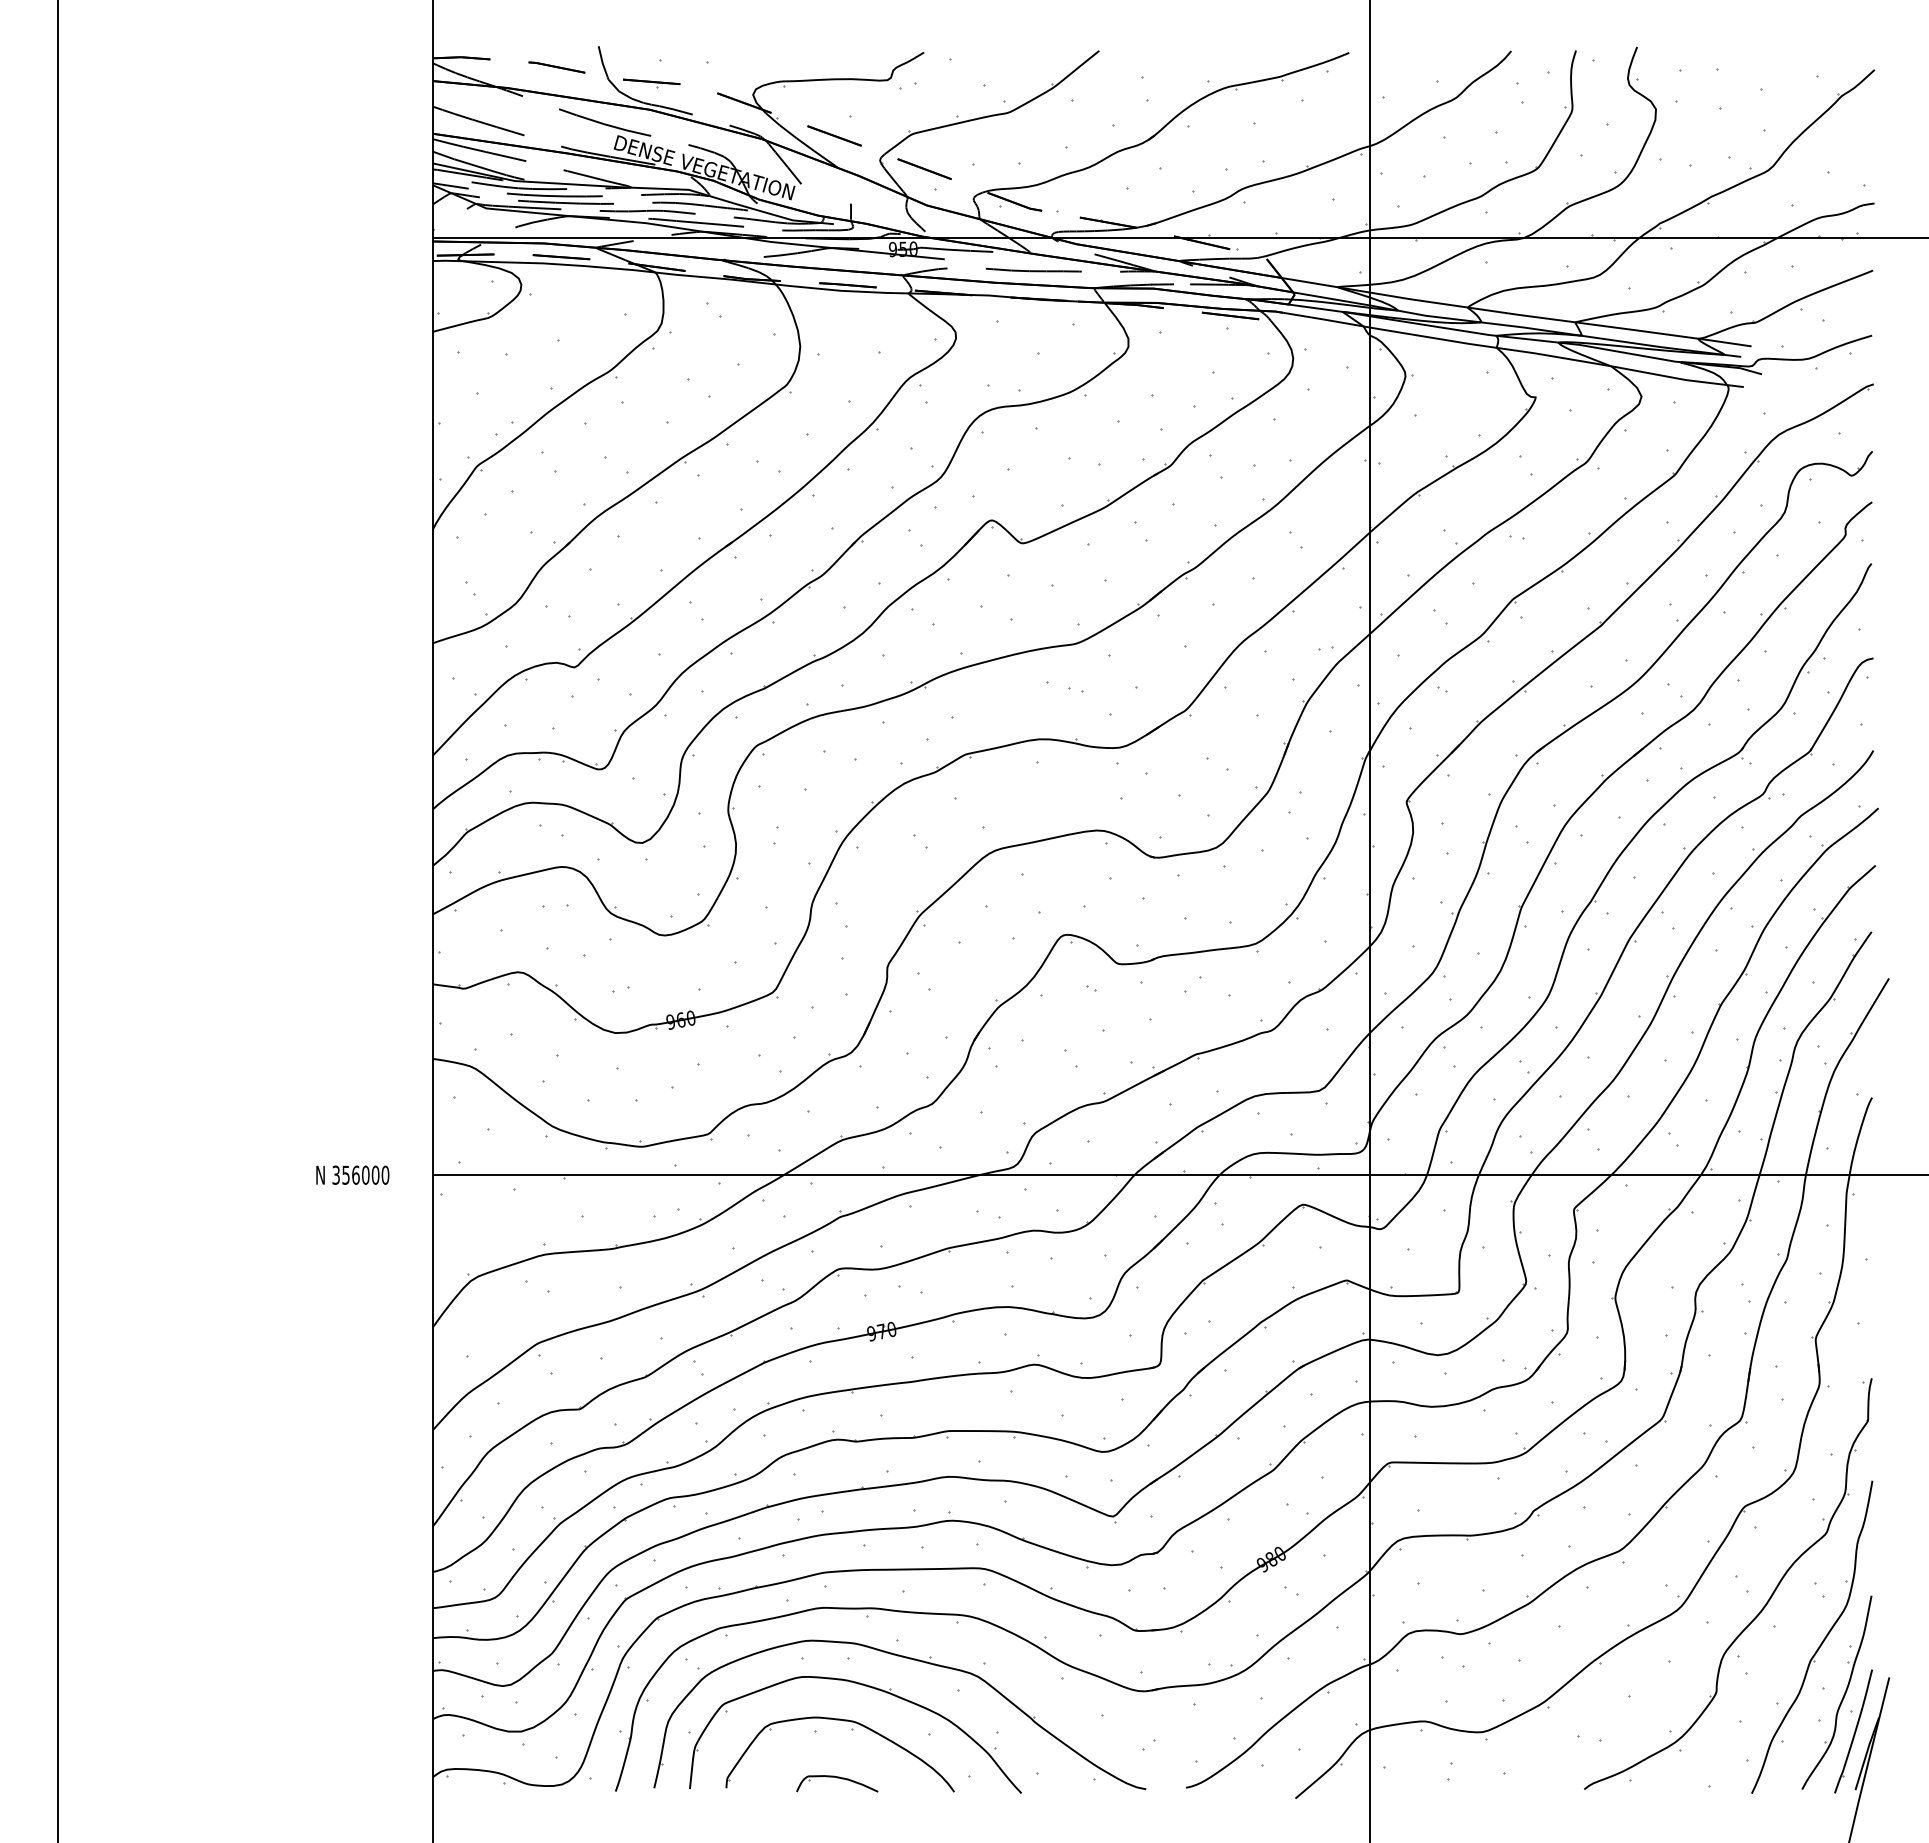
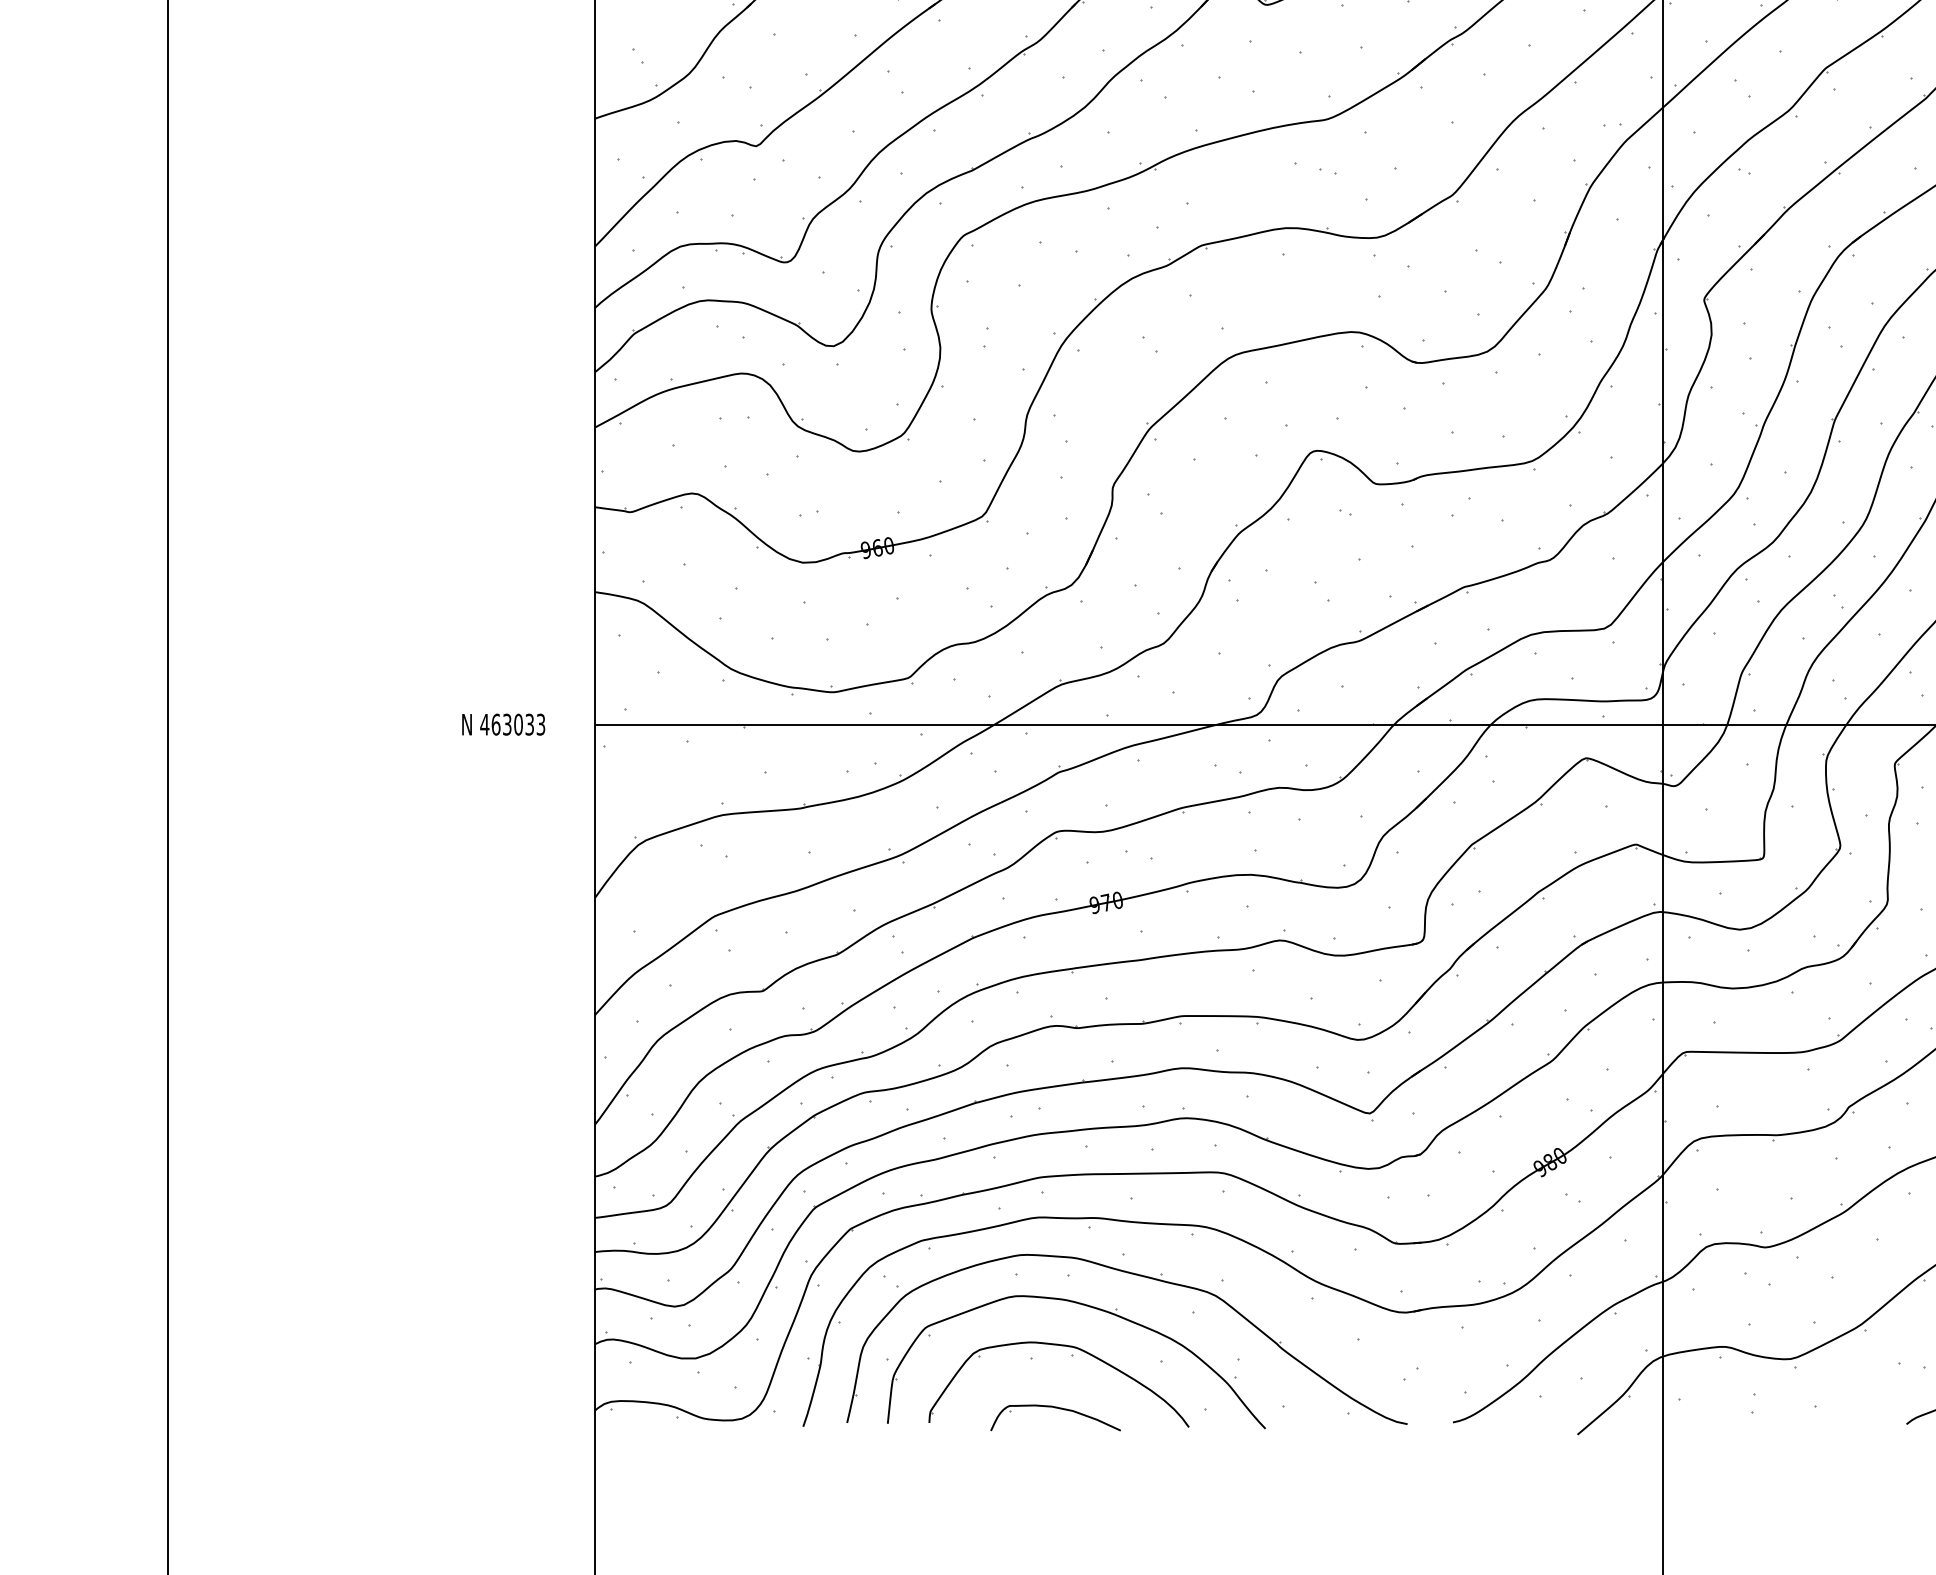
text: (360, 1174) -> (512, 723), 356000 -> 463033
part: (837, 1783) -> (1055, 1417), size x1.4

